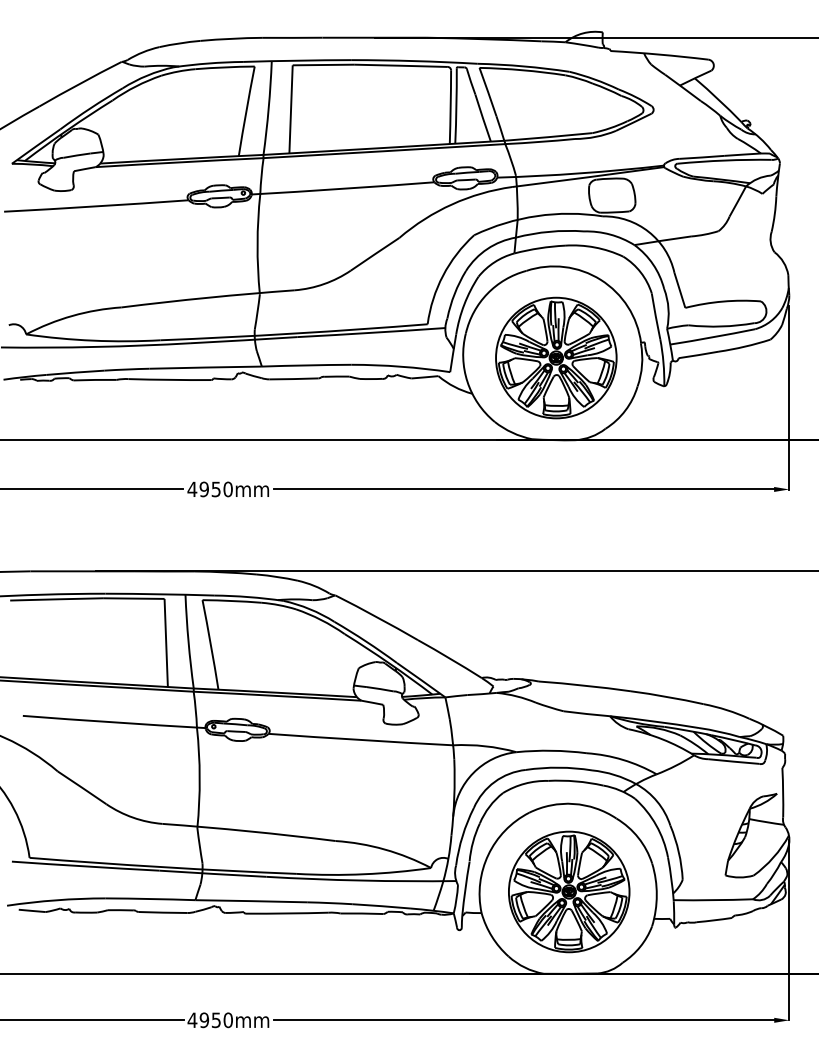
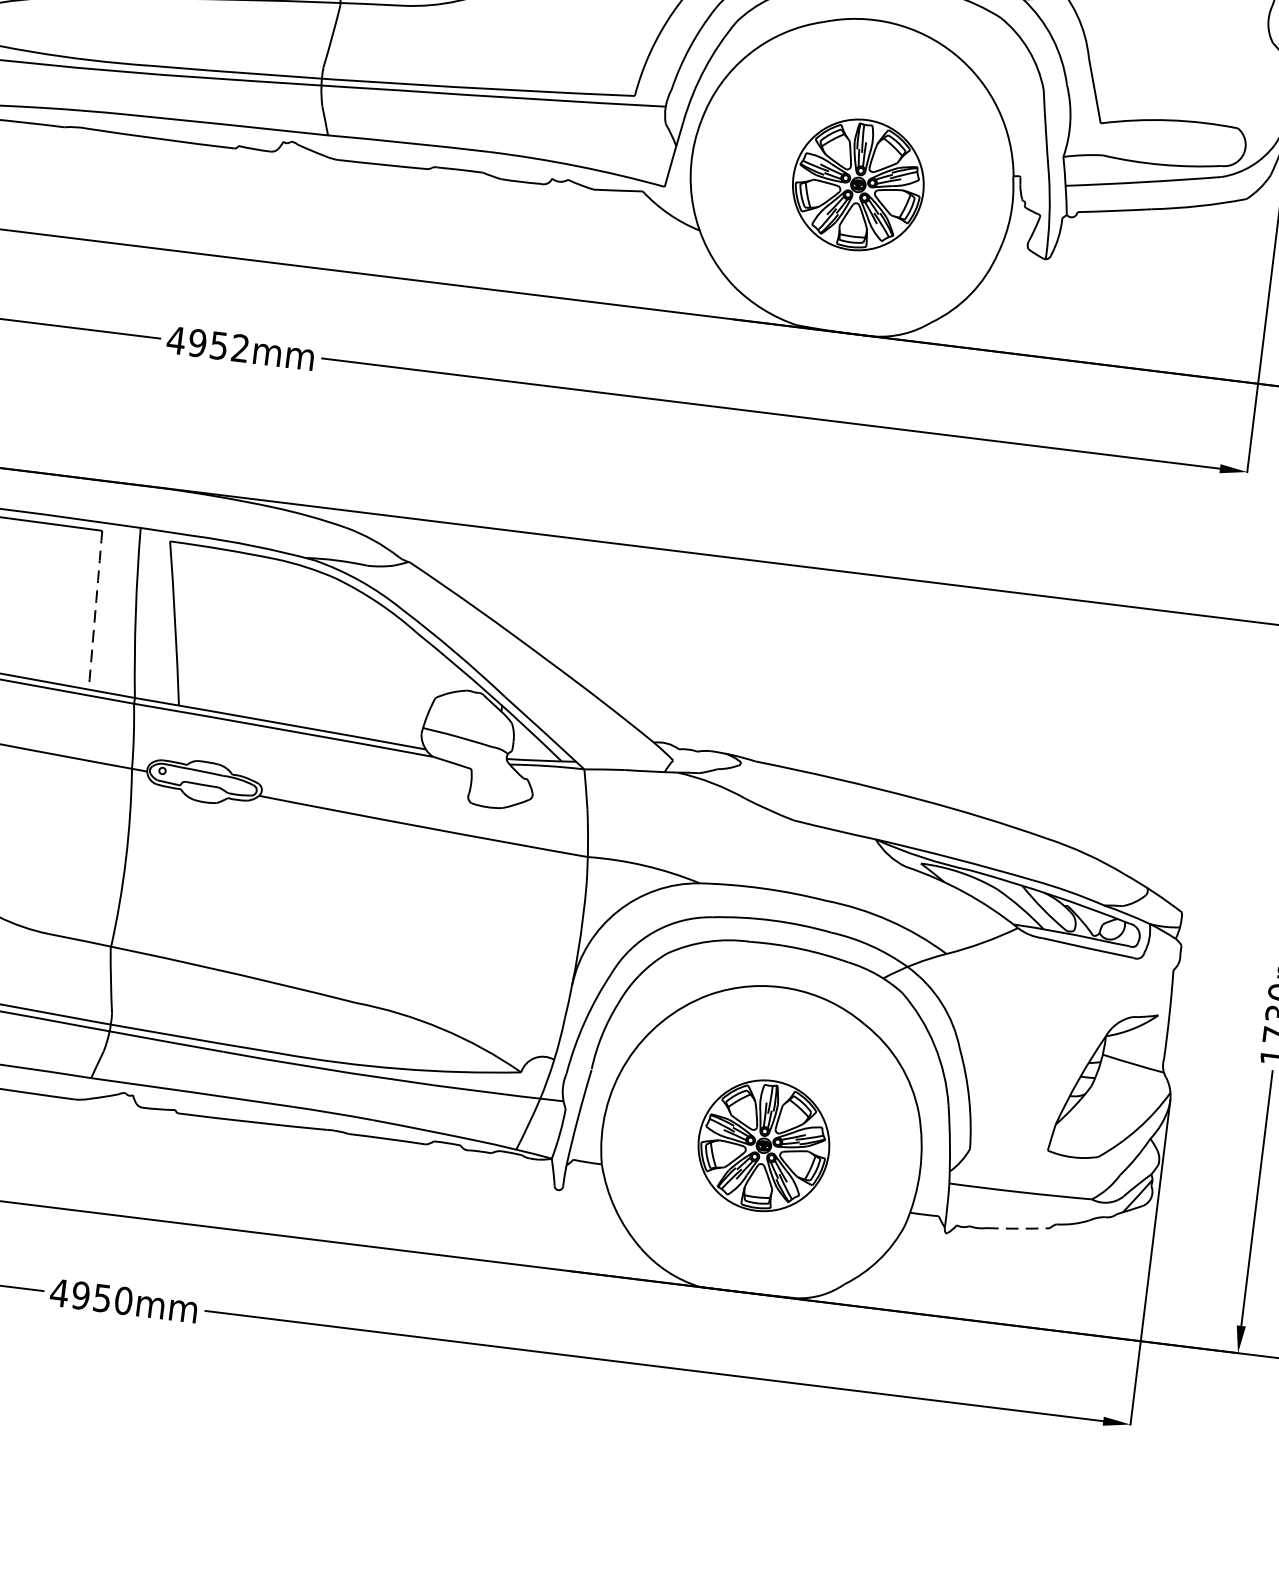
part: (556, 357) -> (858, 183), size x0.6
text: (227, 489) -> (239, 348), 4950mm -> 4952mm
arc: (166, 642) -> (96, 609), solid -> dashed
part: (569, 891) -> (764, 1144), size x0.6
arc: (714, 920) -> (1018, 1228), solid -> dashed

